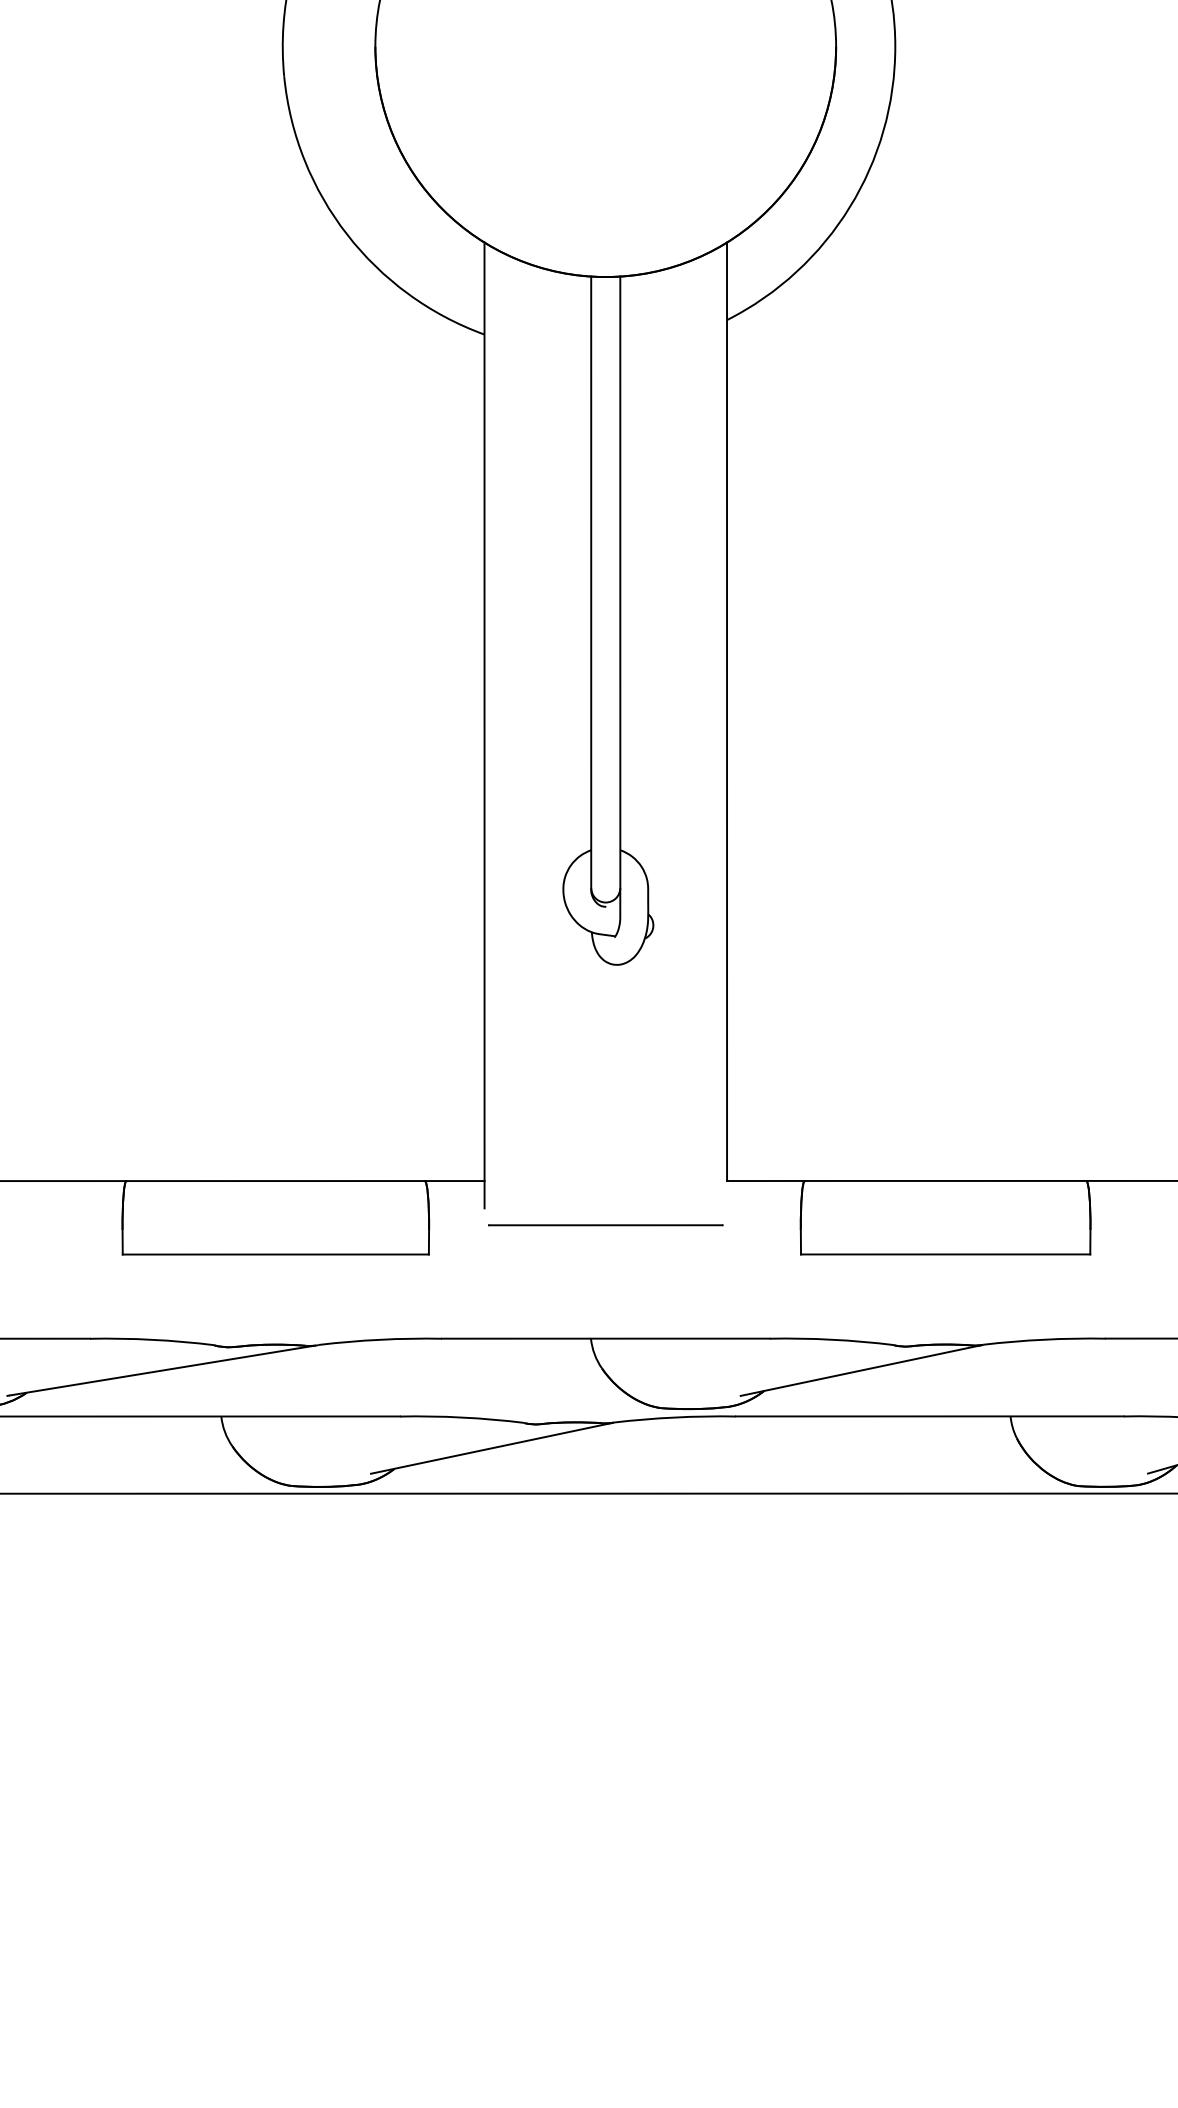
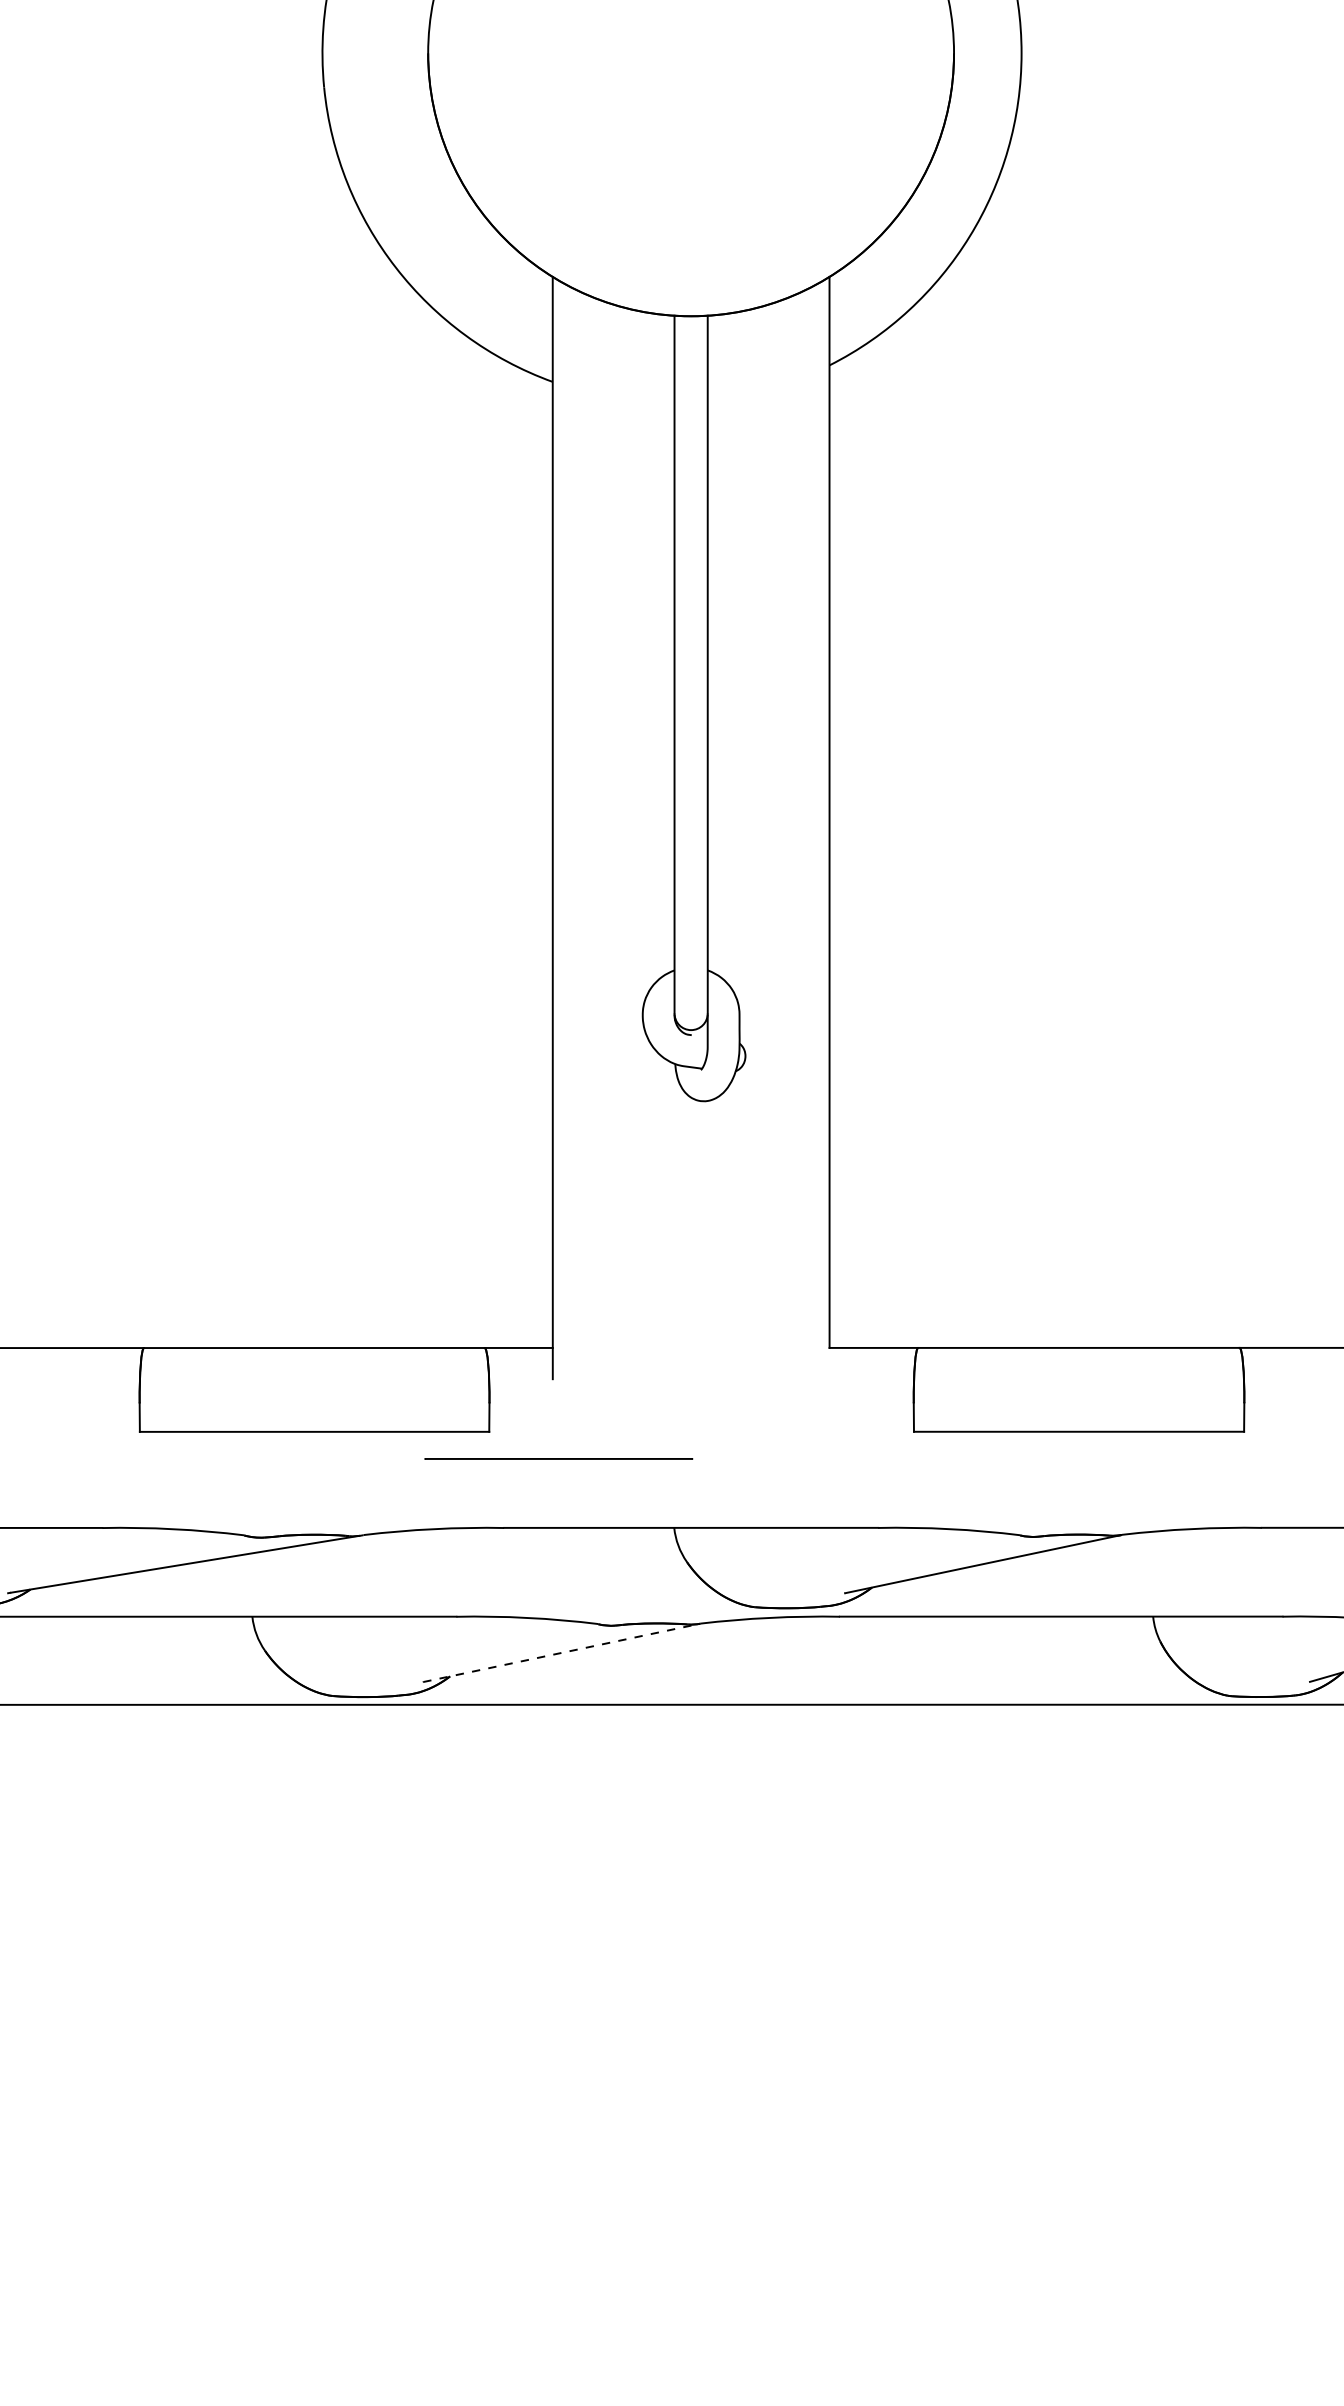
line: (605, 1225) -> (558, 1459), moved
line: (492, 1448) -> (561, 1653), solid -> dashed

